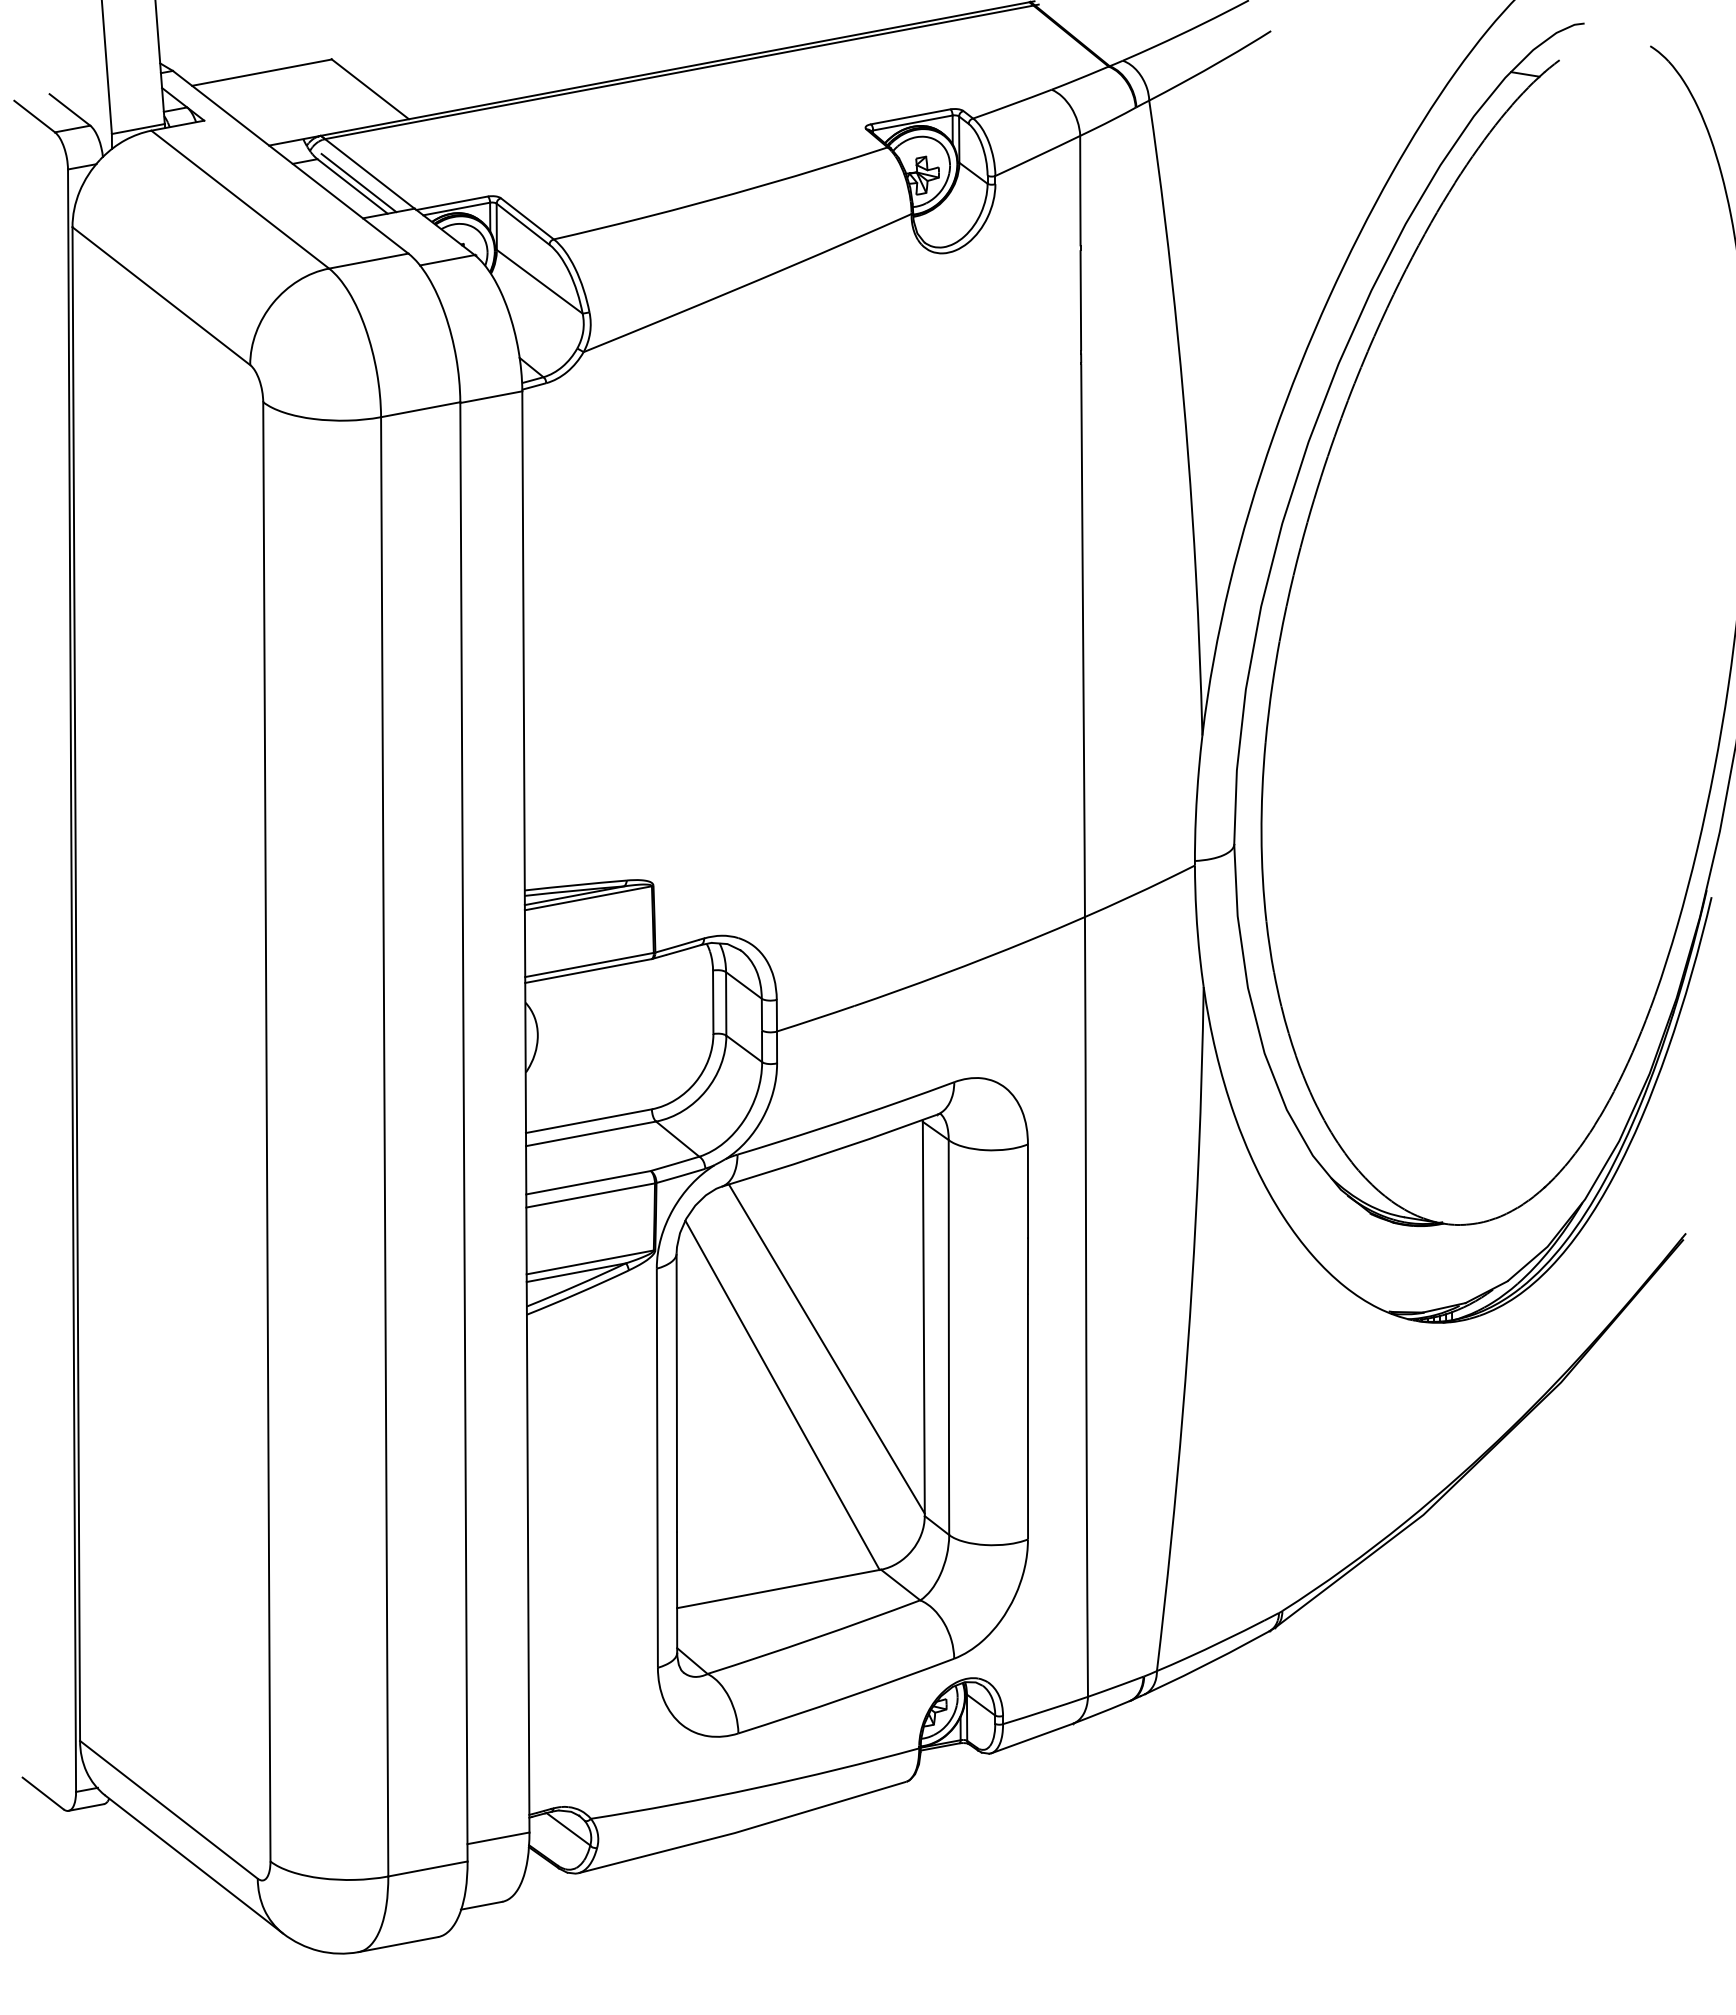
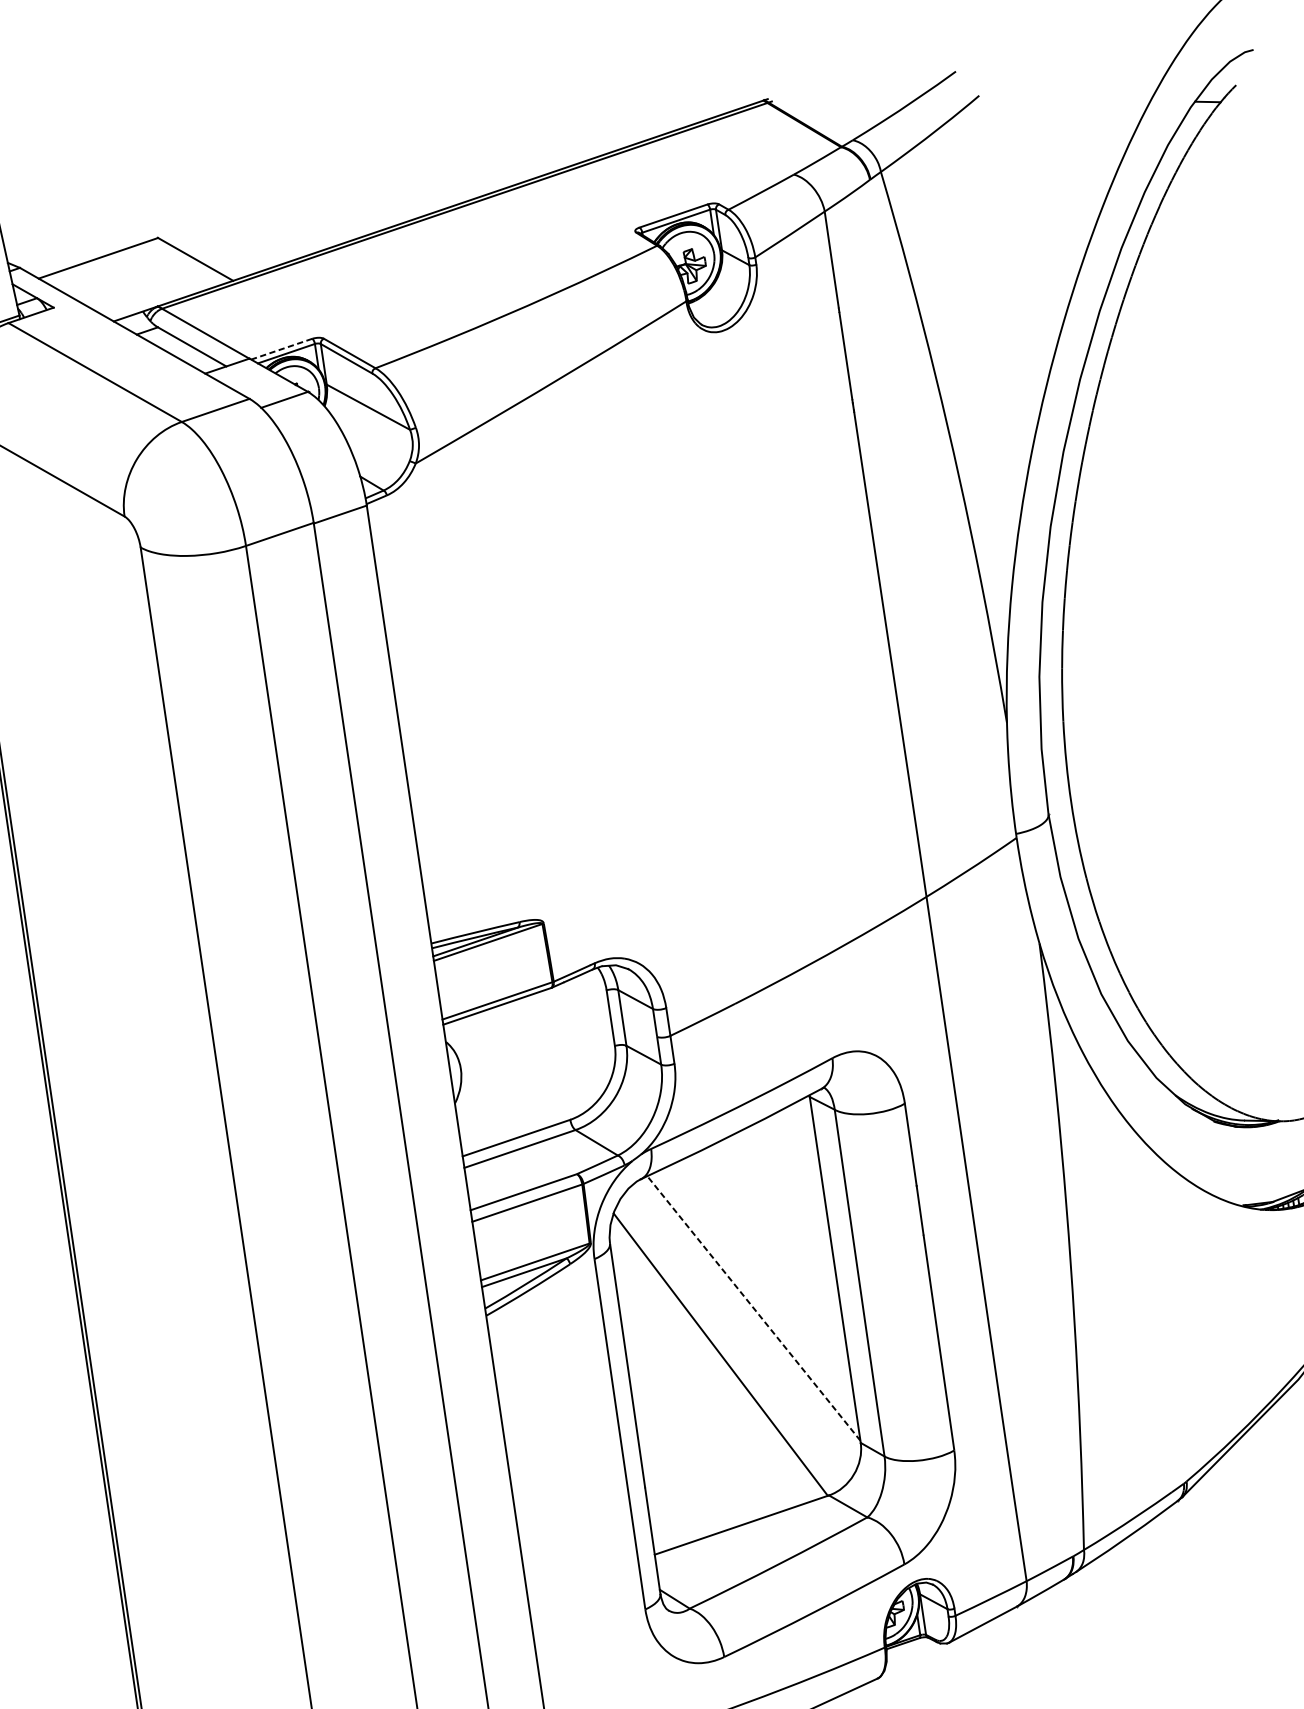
line: (358, 183) -> (196, 343), removed
line: (451, 203) -> (281, 349), solid -> dashed
line: (826, 1349) -> (753, 1308), solid -> dashed

